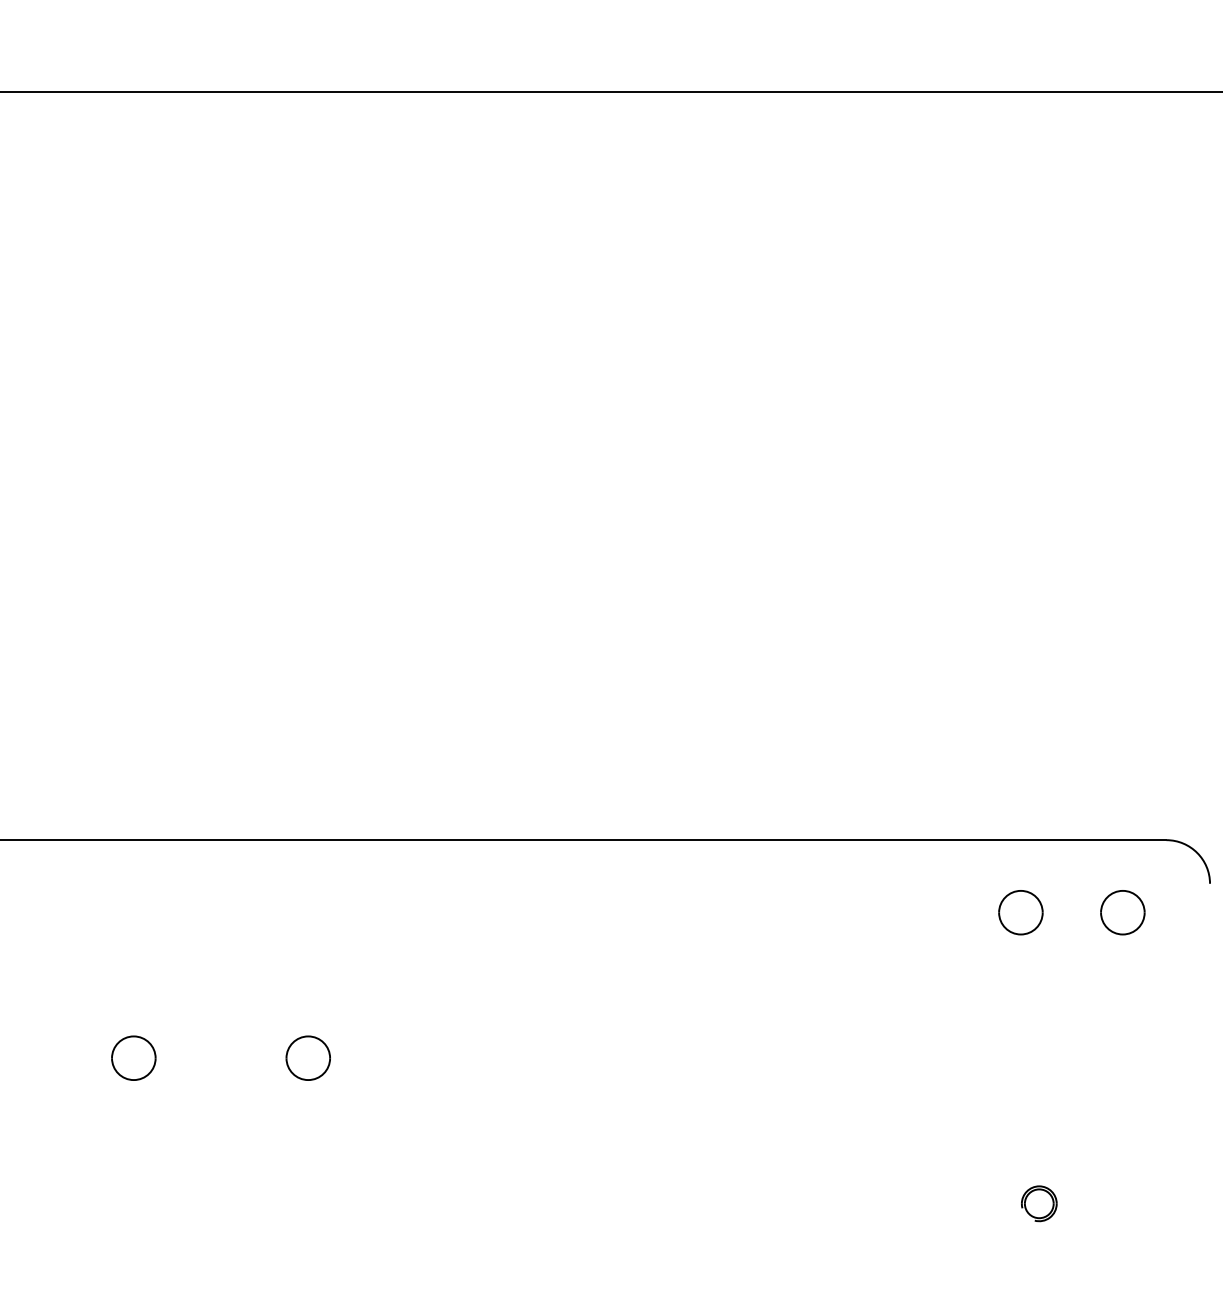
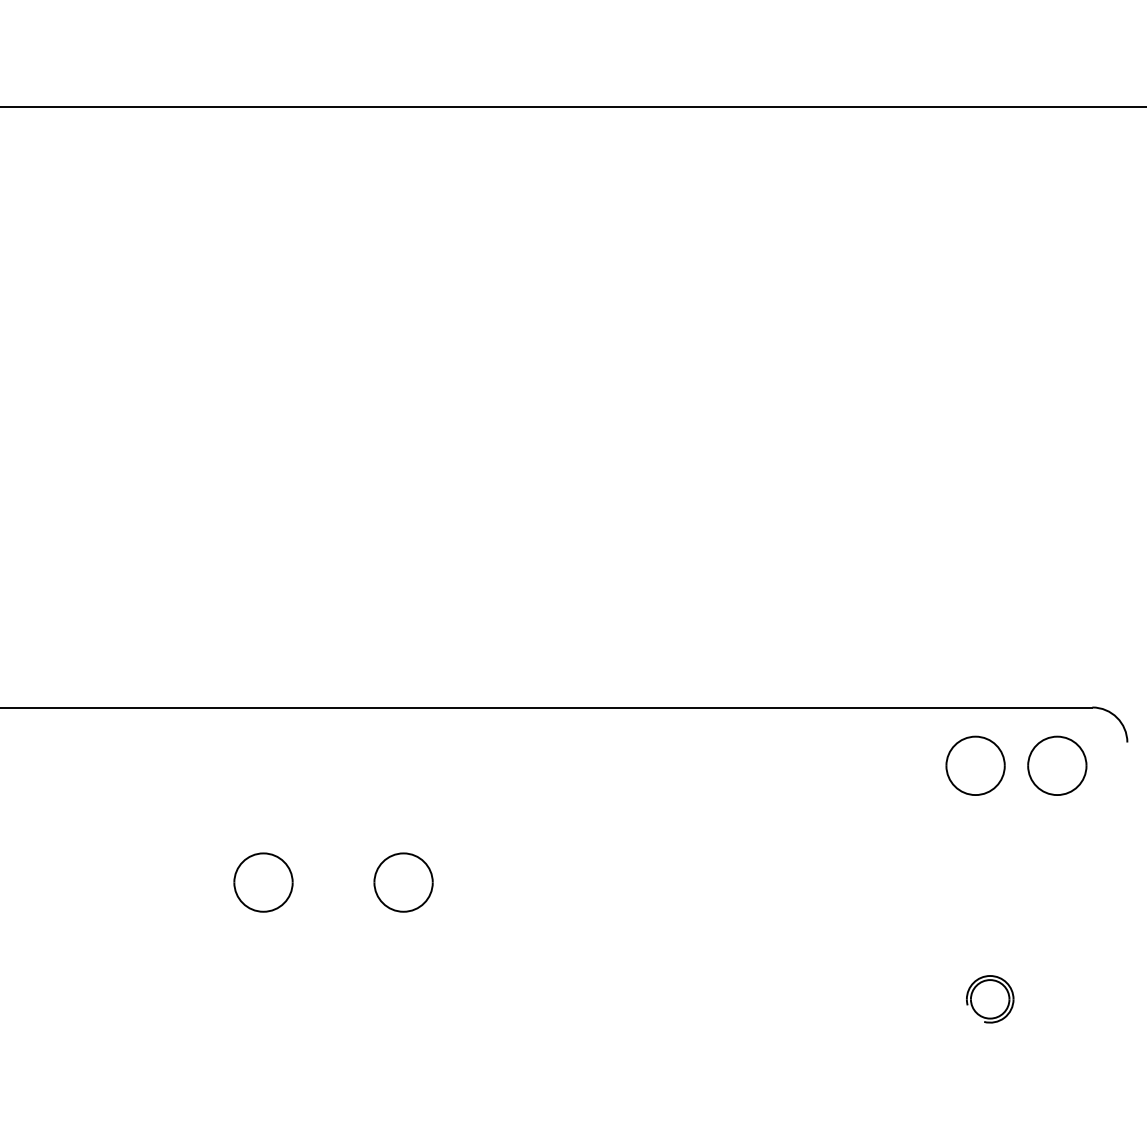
part: (1020, 912) -> (975, 765), size x1.67
part: (1122, 912) -> (1057, 765), size x1.67
part: (133, 1058) -> (263, 882), size x1.67
part: (308, 1058) -> (403, 882), size x1.67
part: (1039, 1203) -> (990, 999), size x1.67

